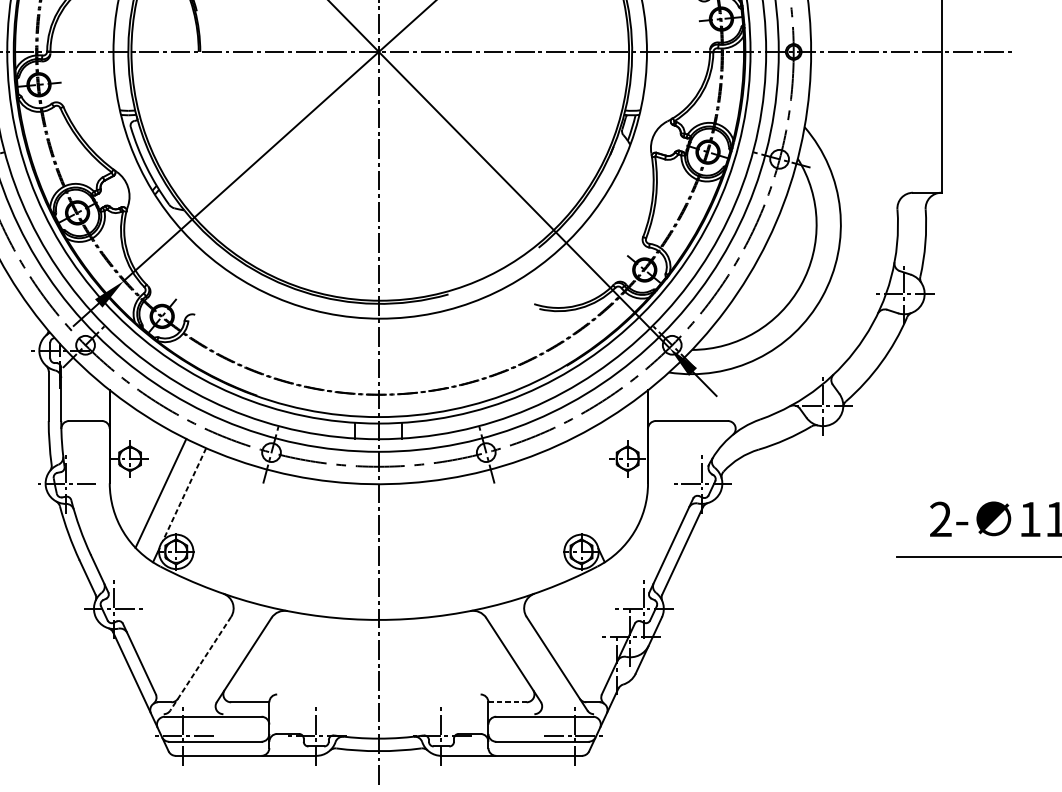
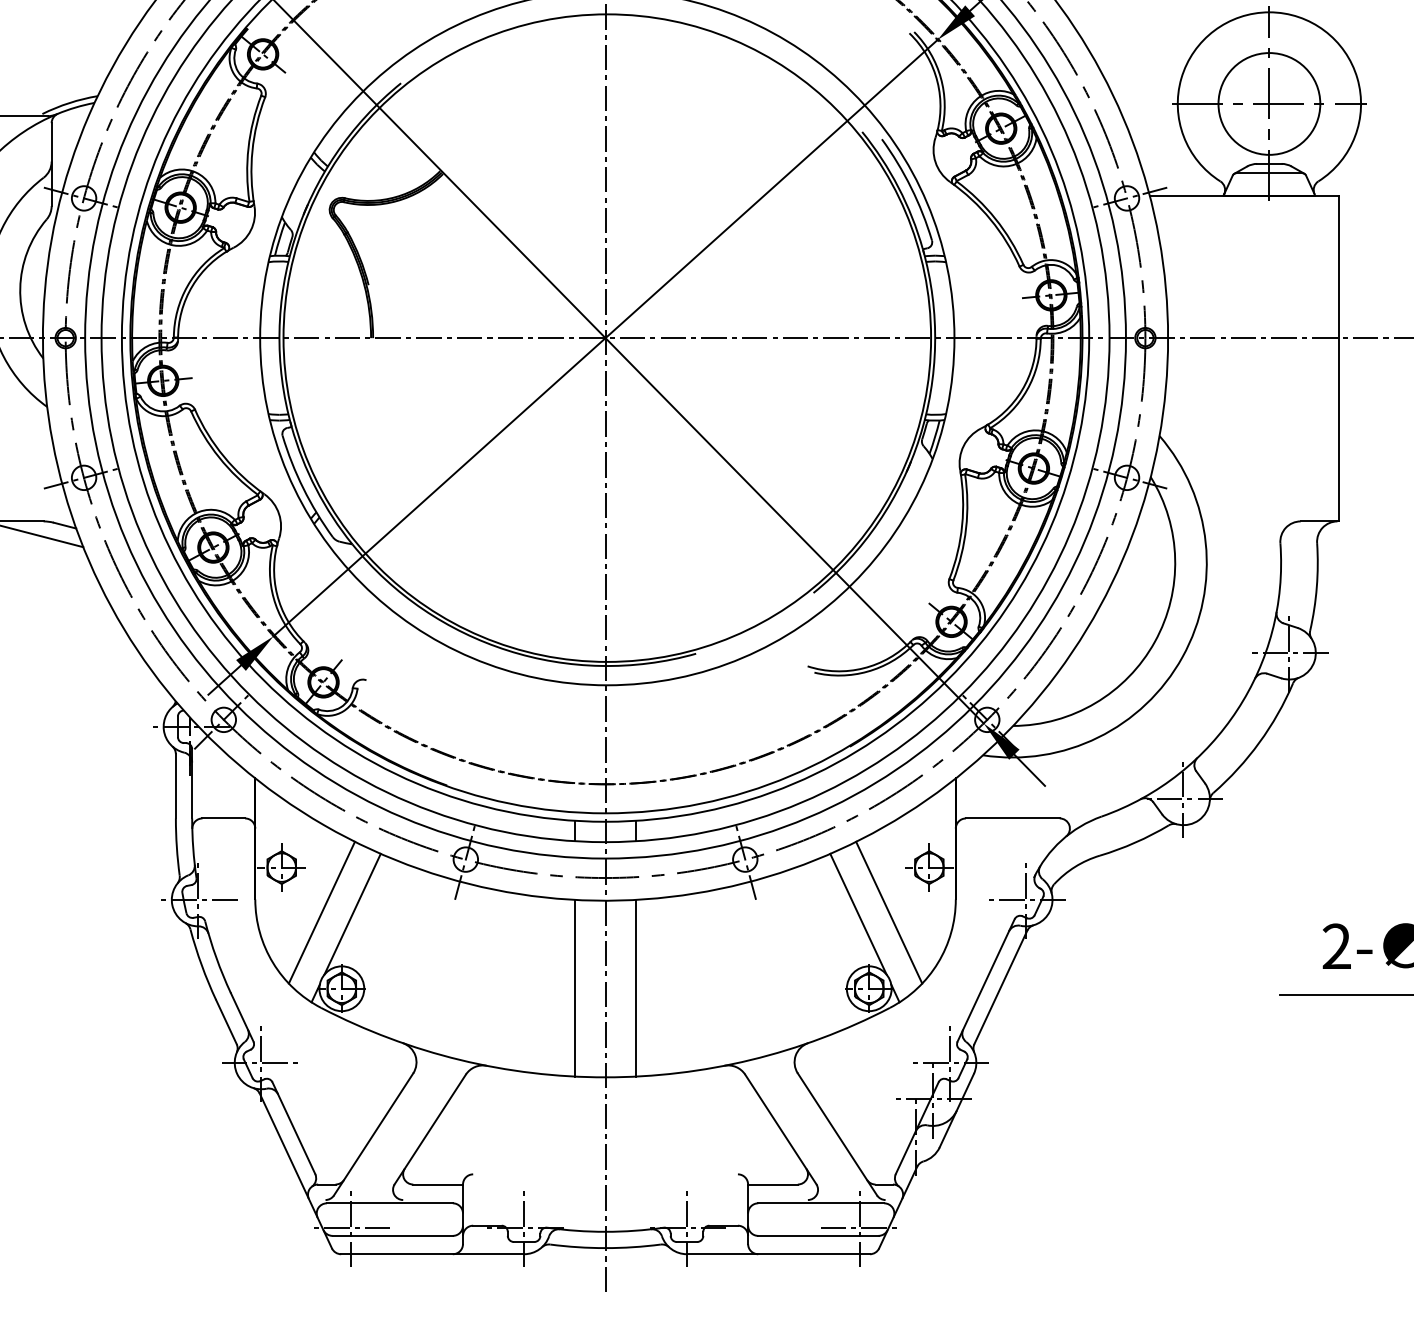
line: (597, 493) -> (889, 912), added
line: (184, 494) -> (352, 914), dashed -> solid
line: (573, 494) -> (858, 913), added
line: (355, 550) -> (575, 987), added
line: (402, 550) -> (636, 987), added
line: (200, 663) -> (373, 1134), dashed -> solid
line: (507, 702) -> (772, 1184), dashed -> solid

